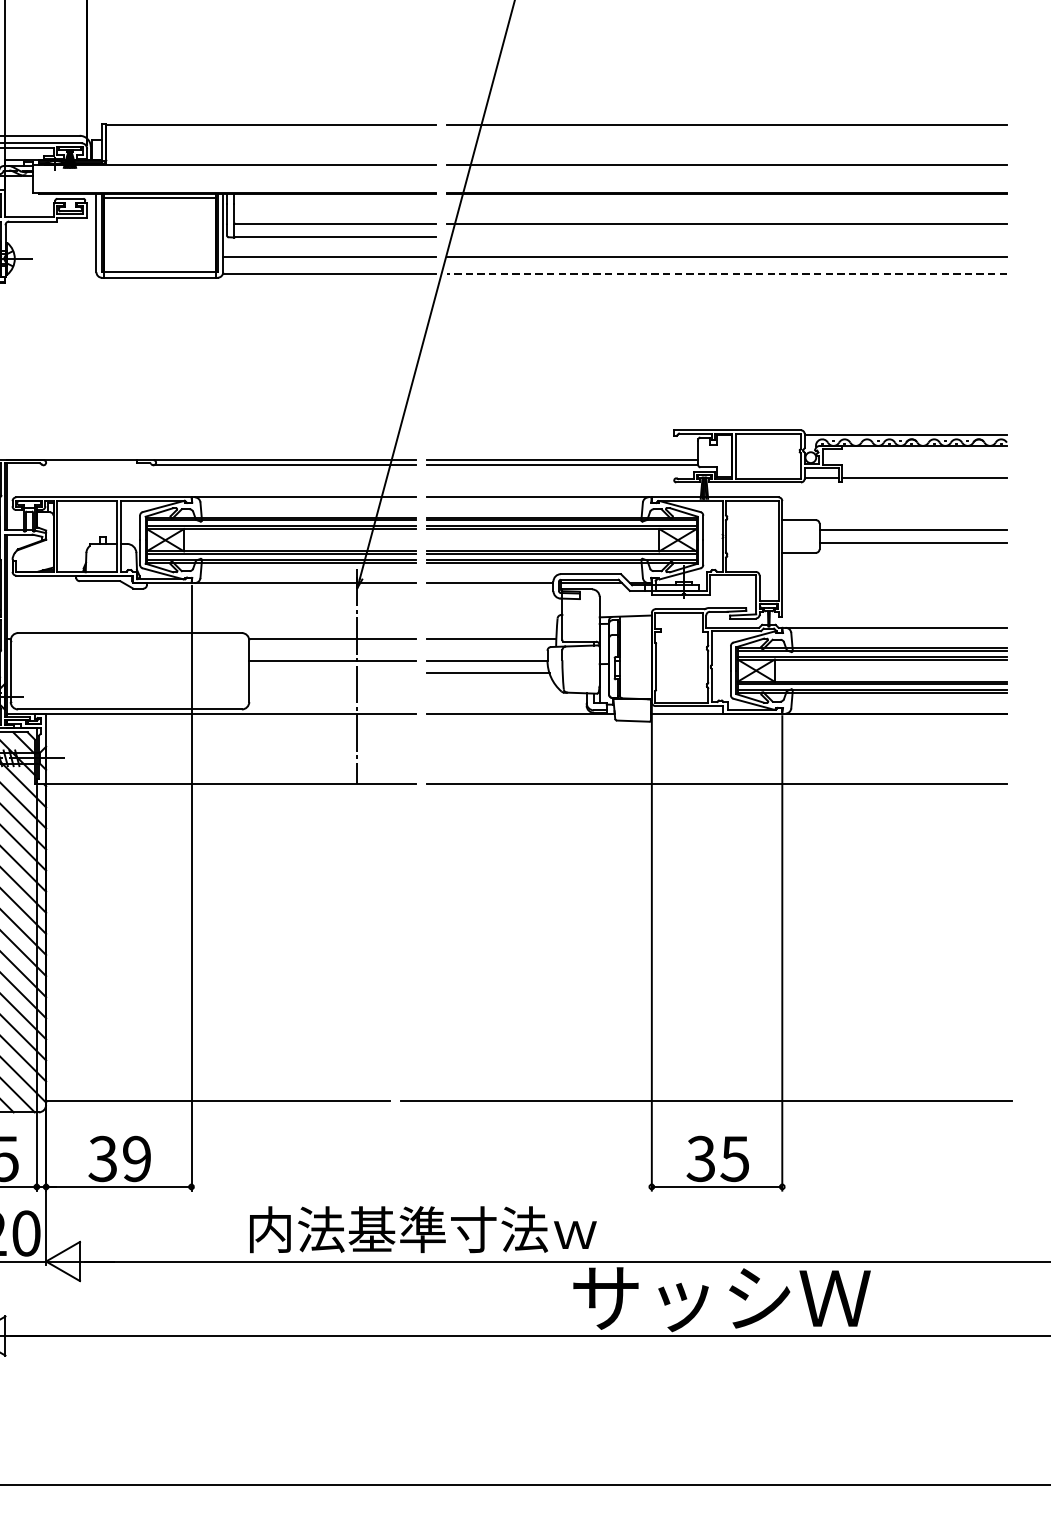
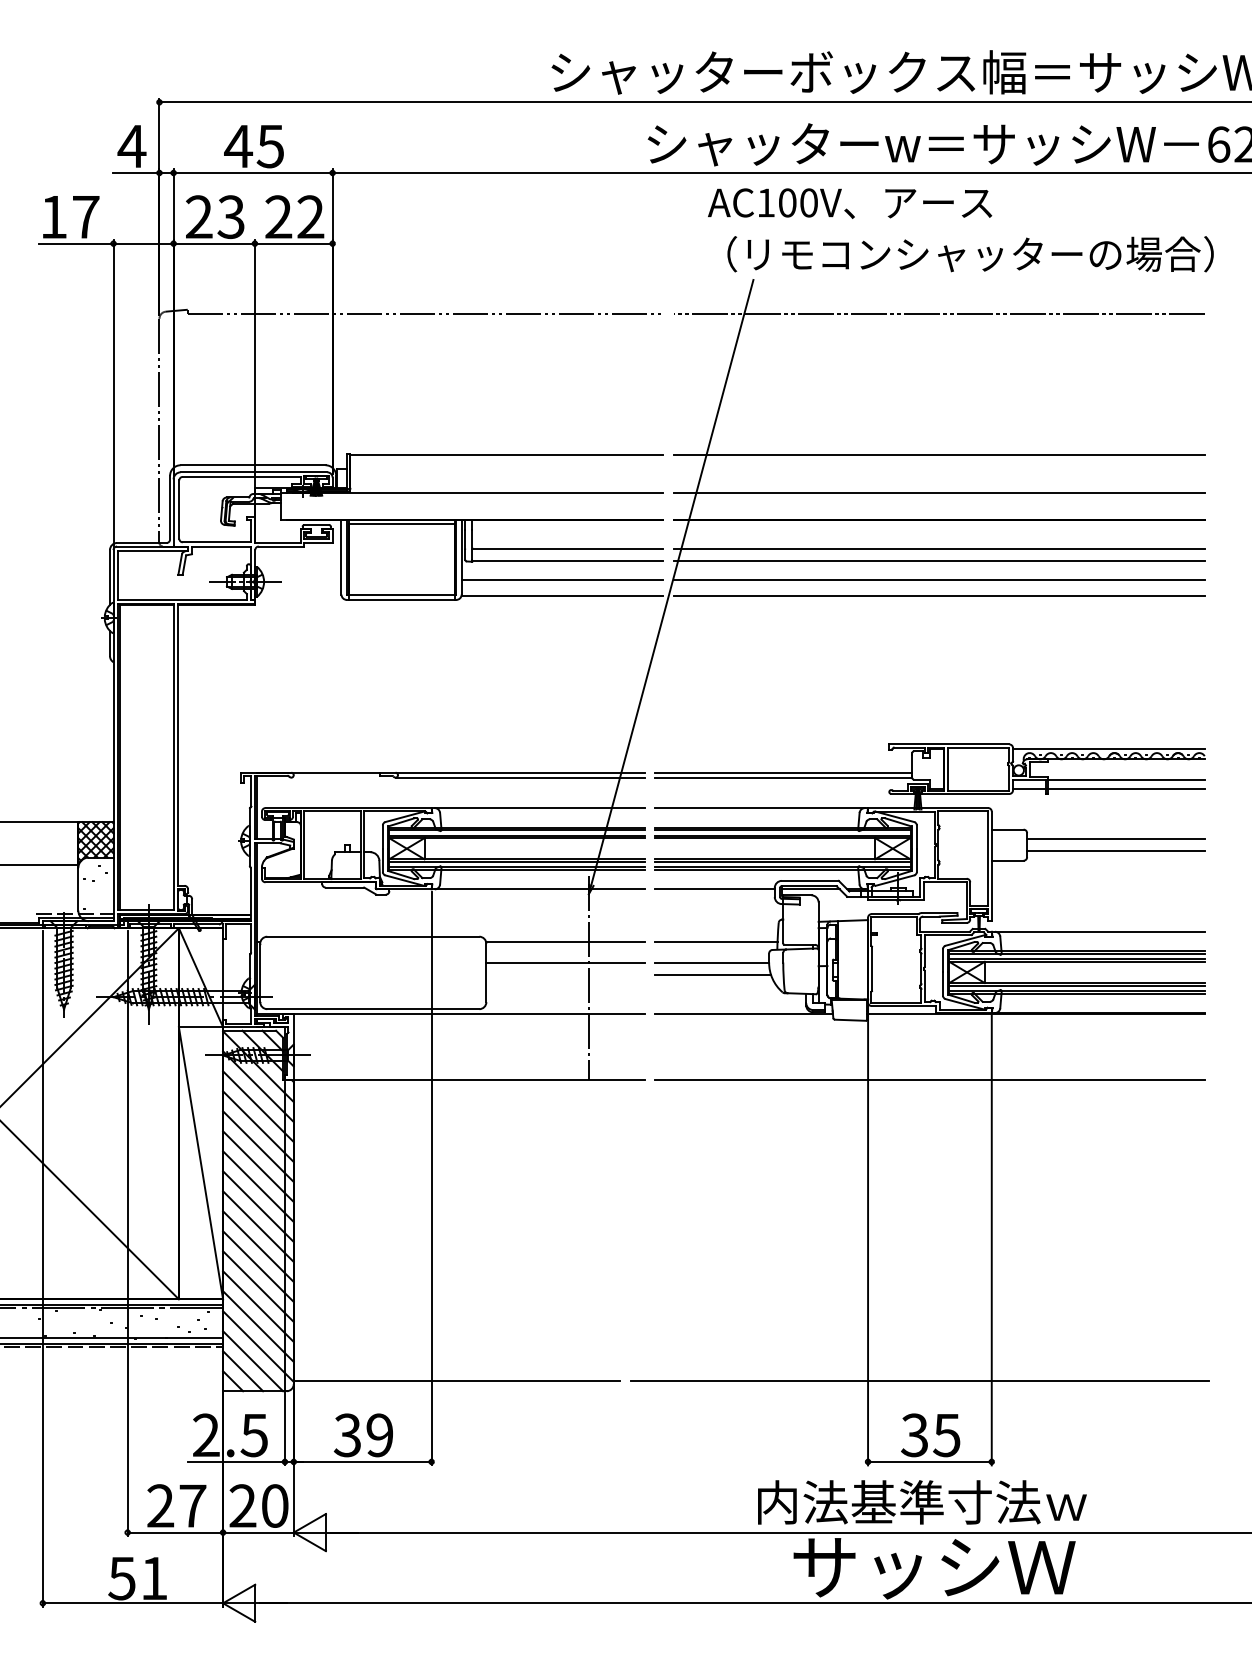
line: (726, 237) -> (938, 561), added
line: (727, 274) -> (939, 596), dashed -> solid
line: (924, 468) -> (1126, 780), added
text: (423, 1229) -> (922, 1502), moved

